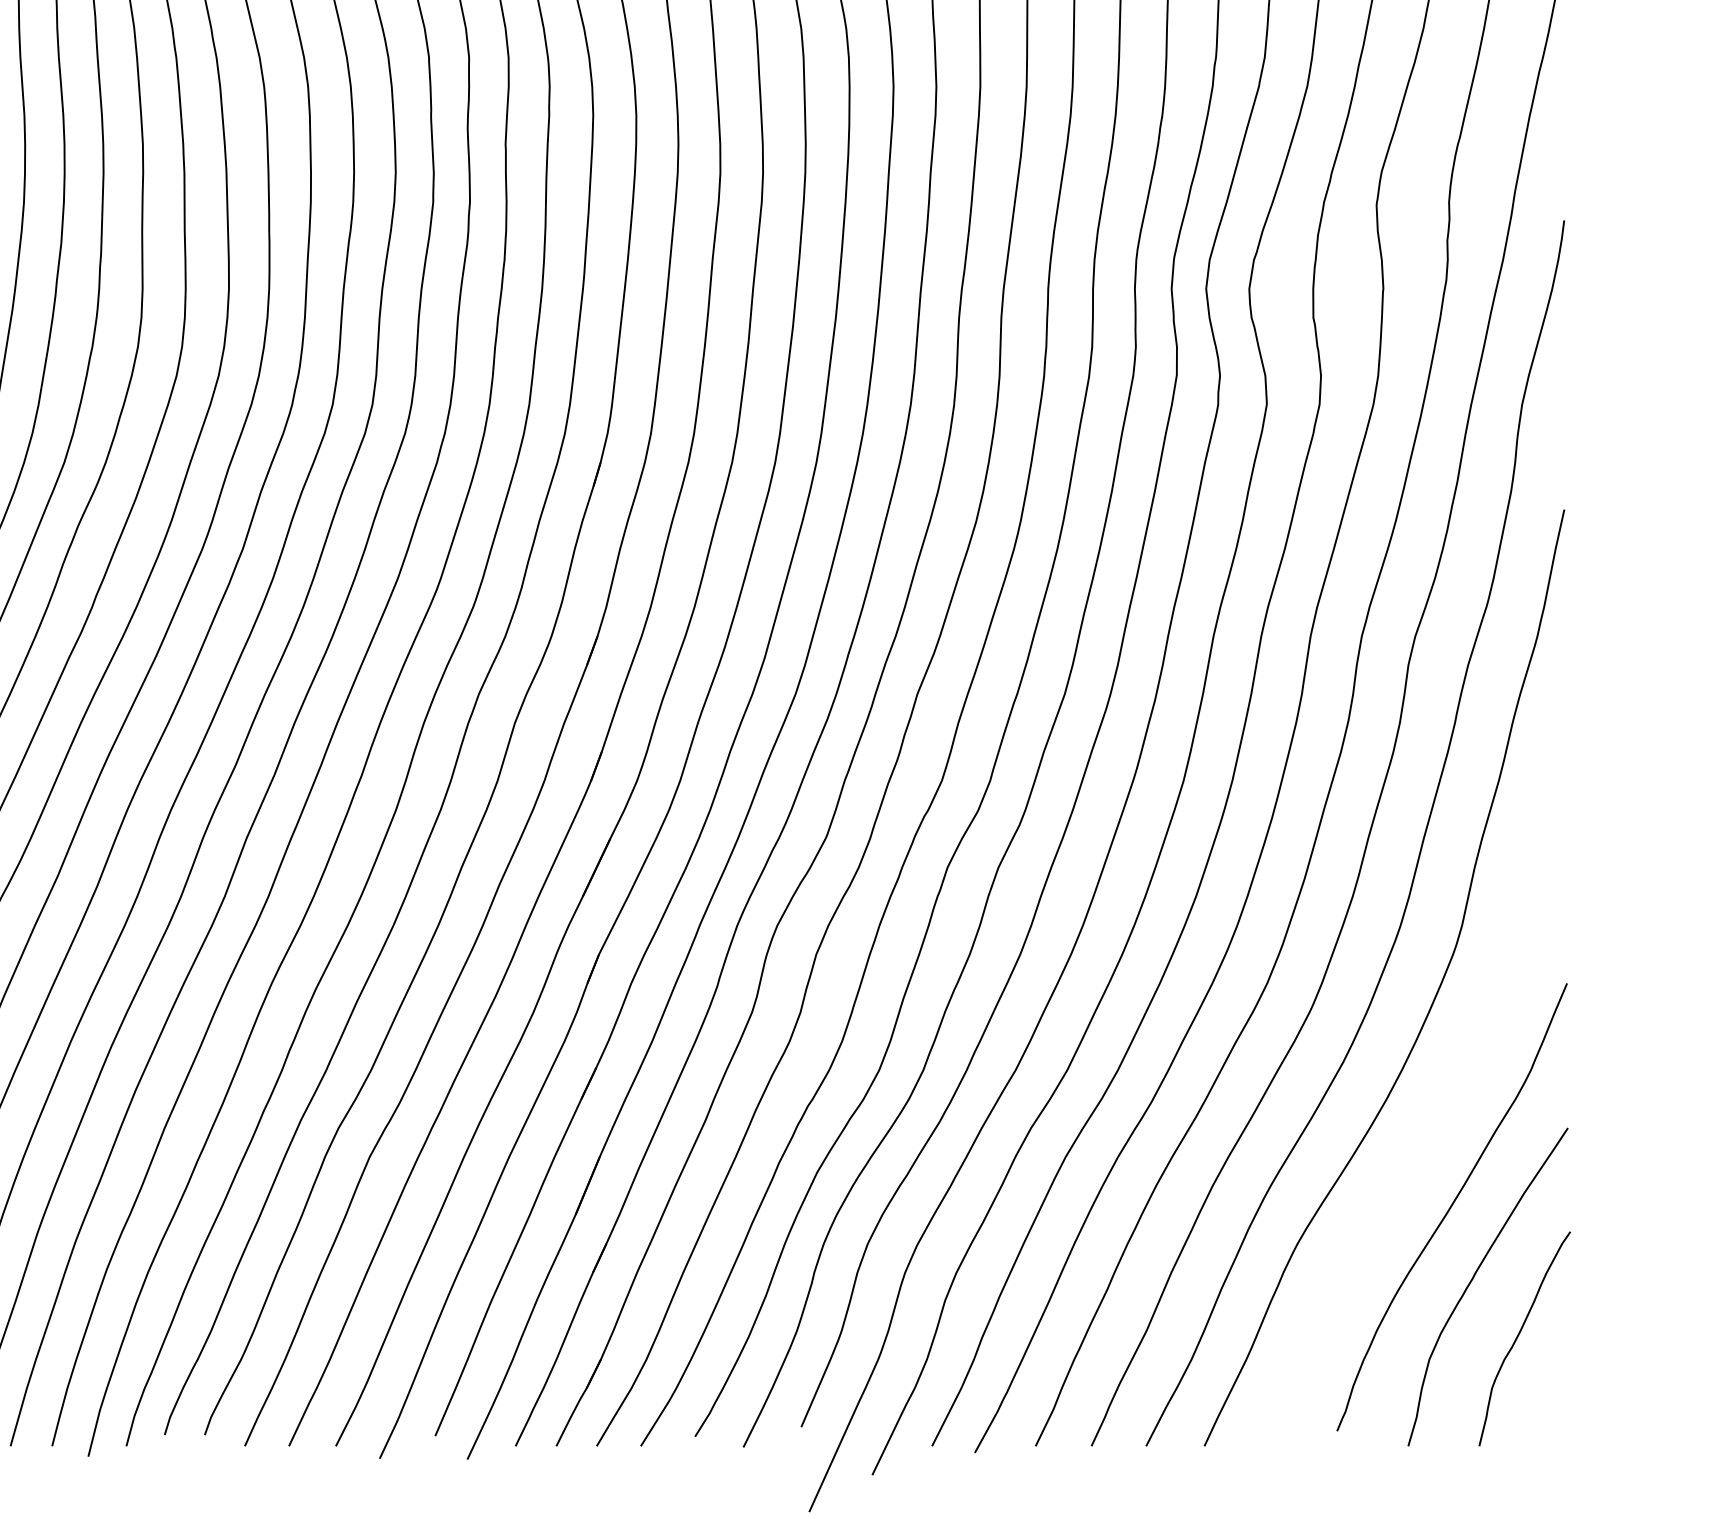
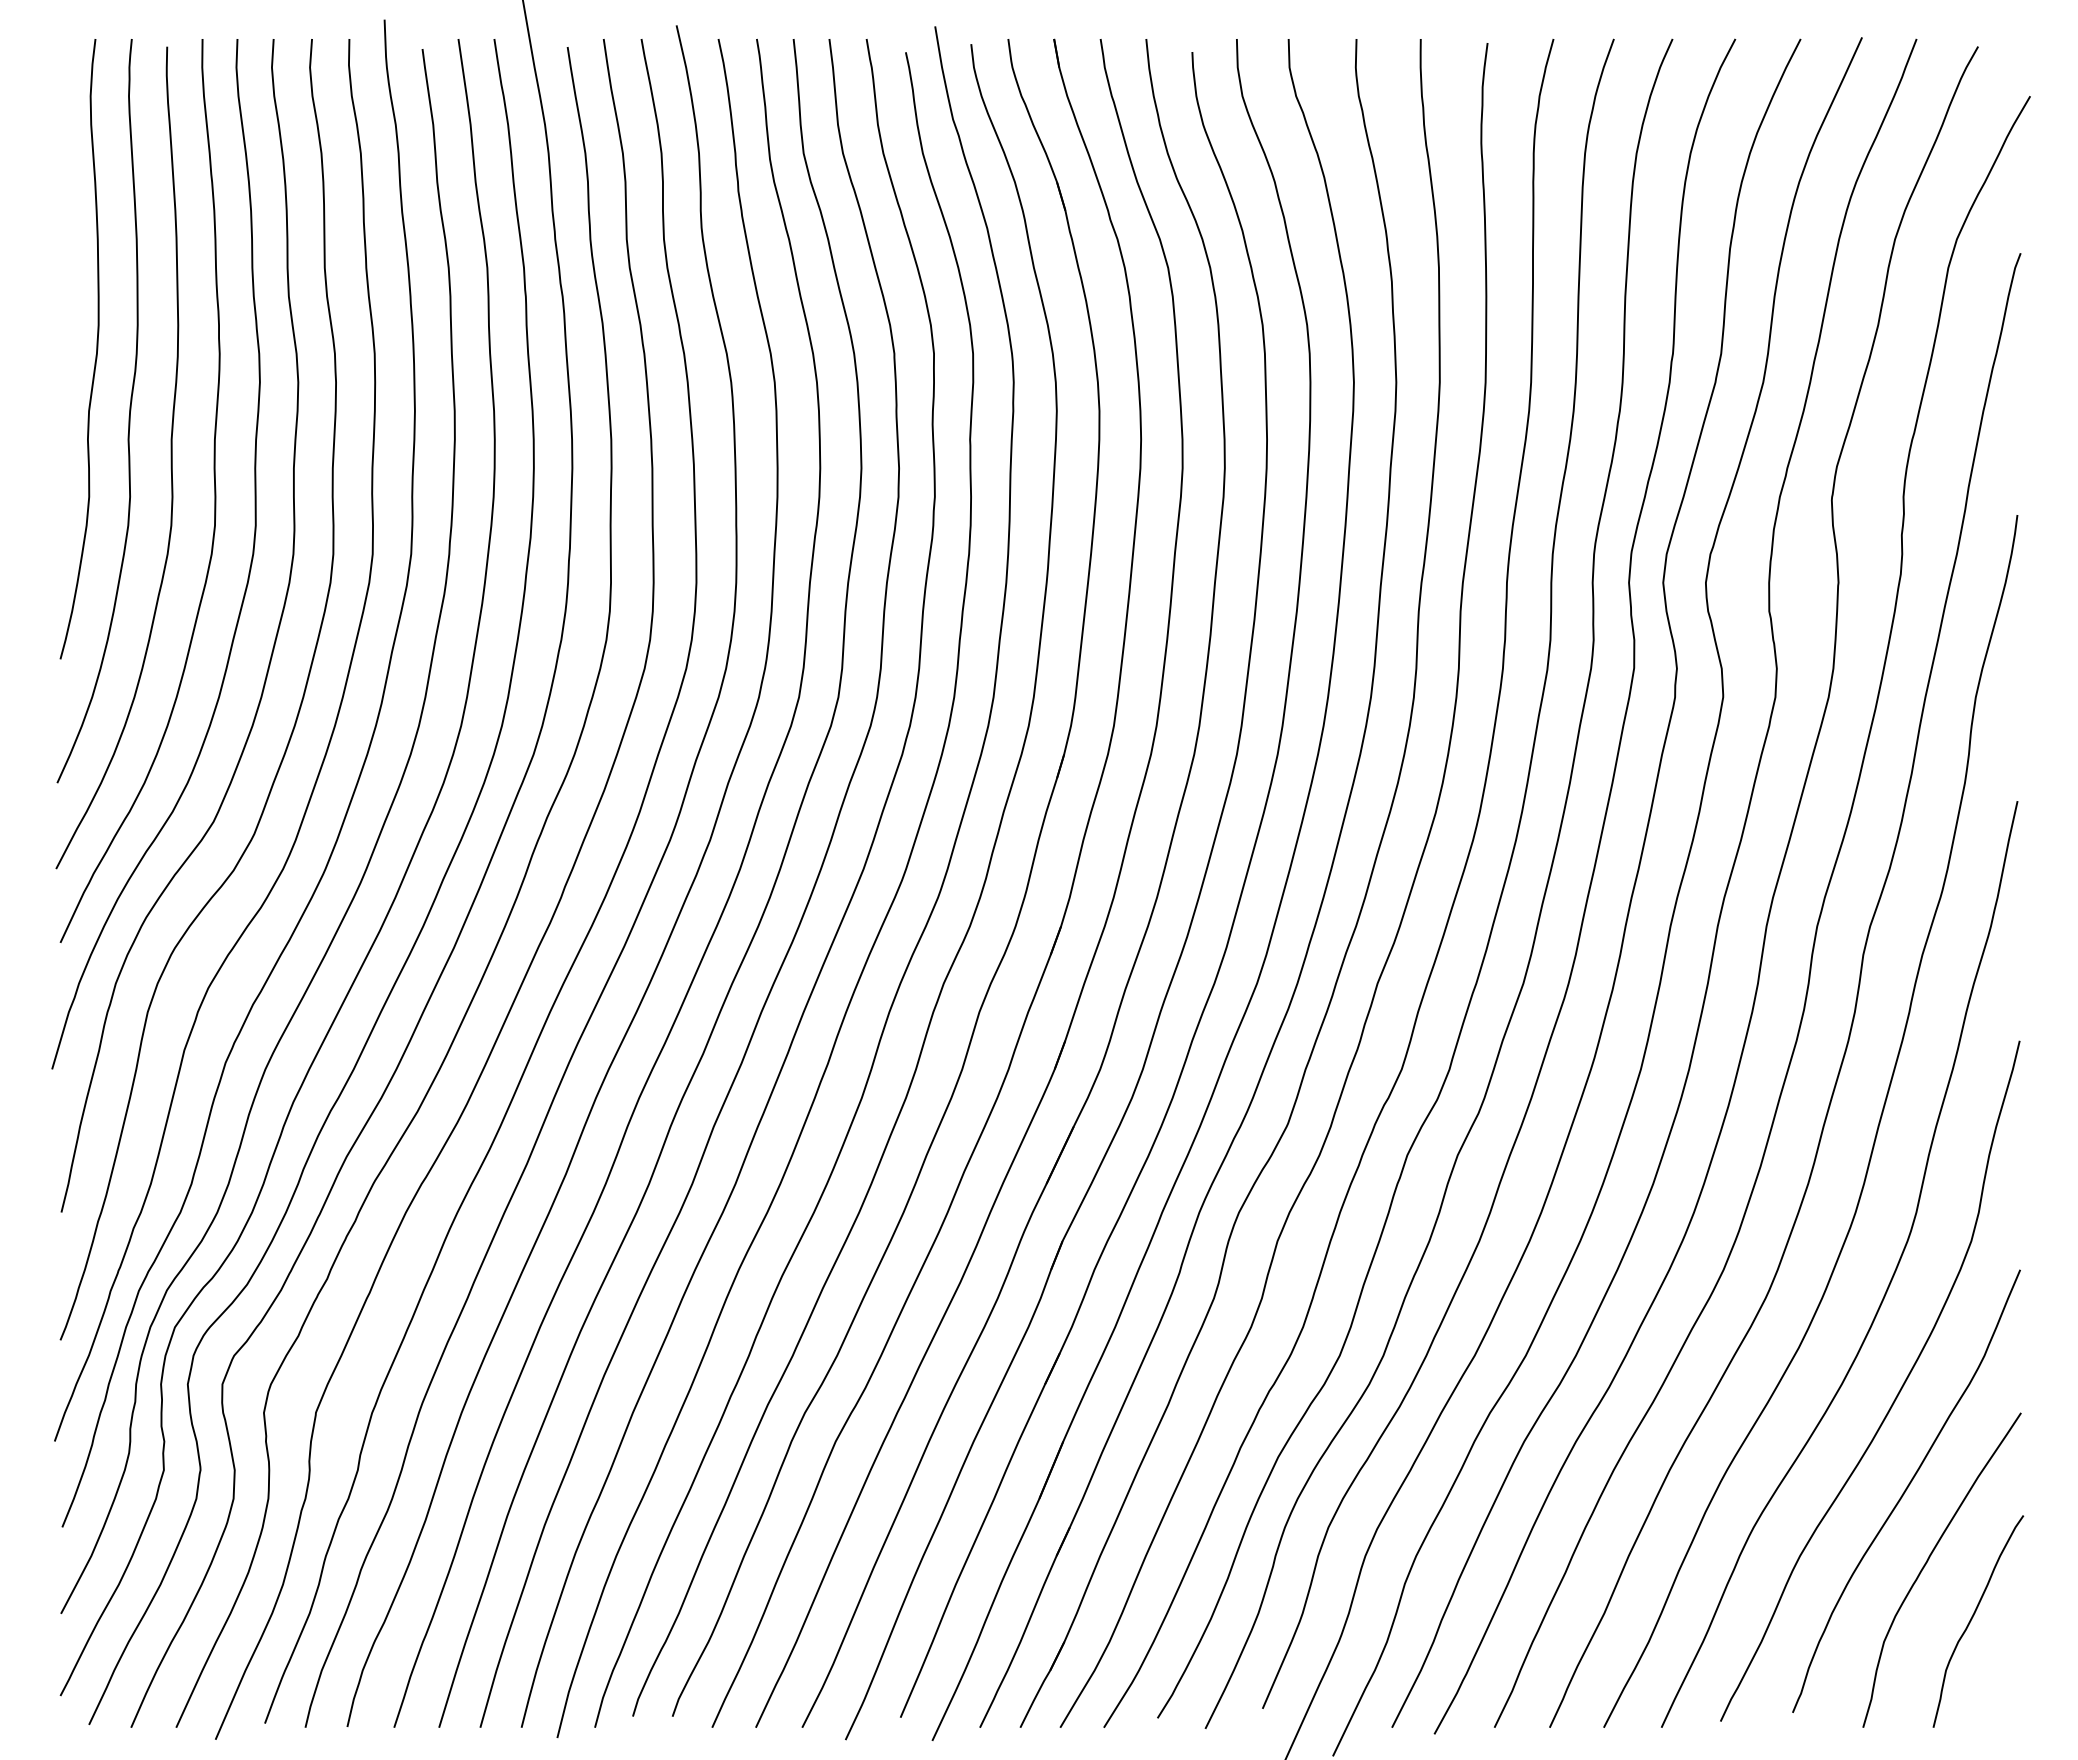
curve: (1442, 1108) -> (1897, 1393), added

